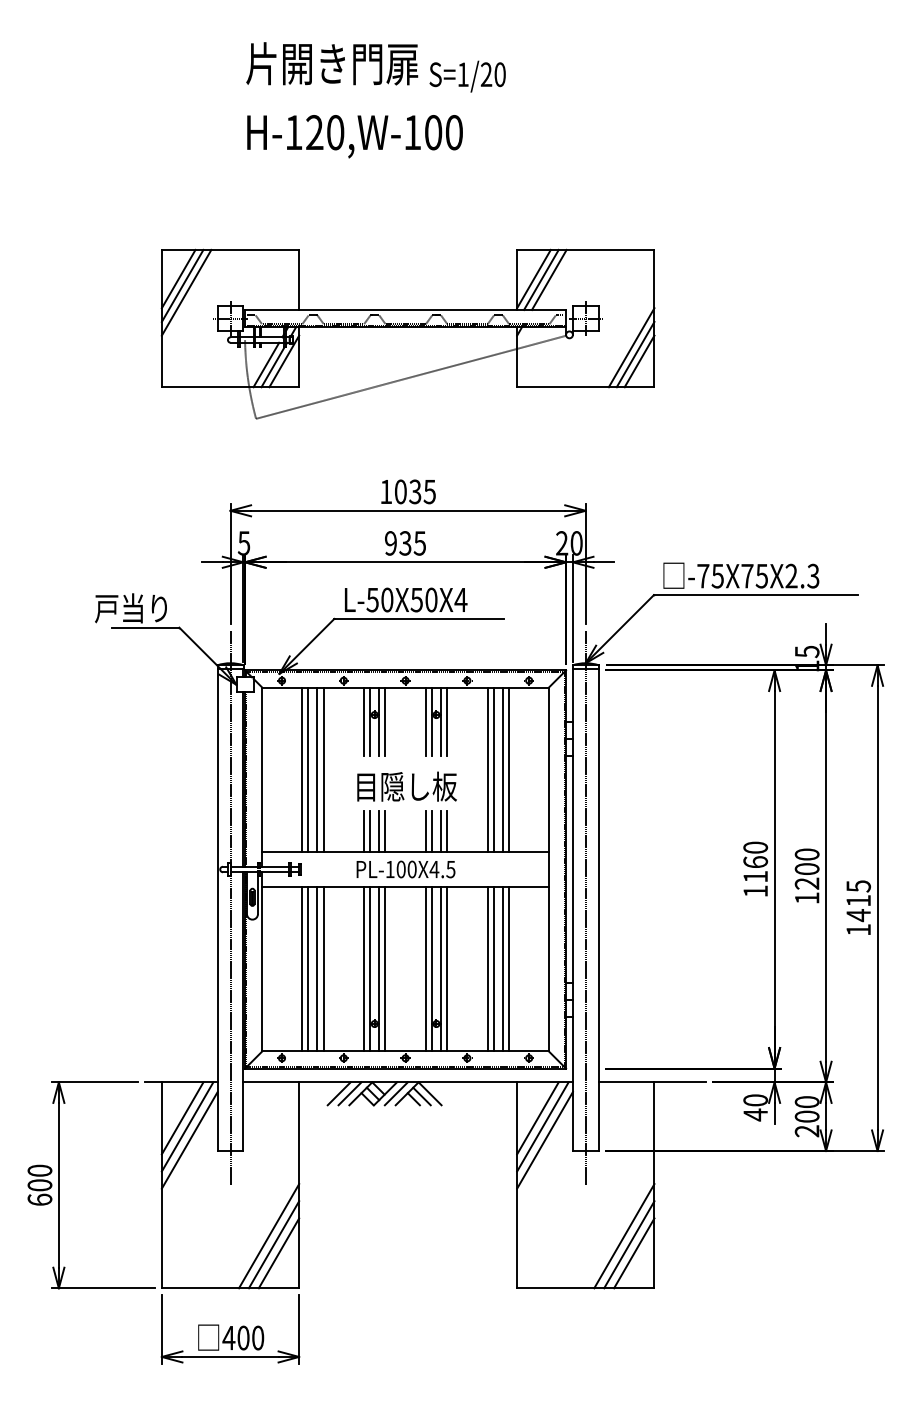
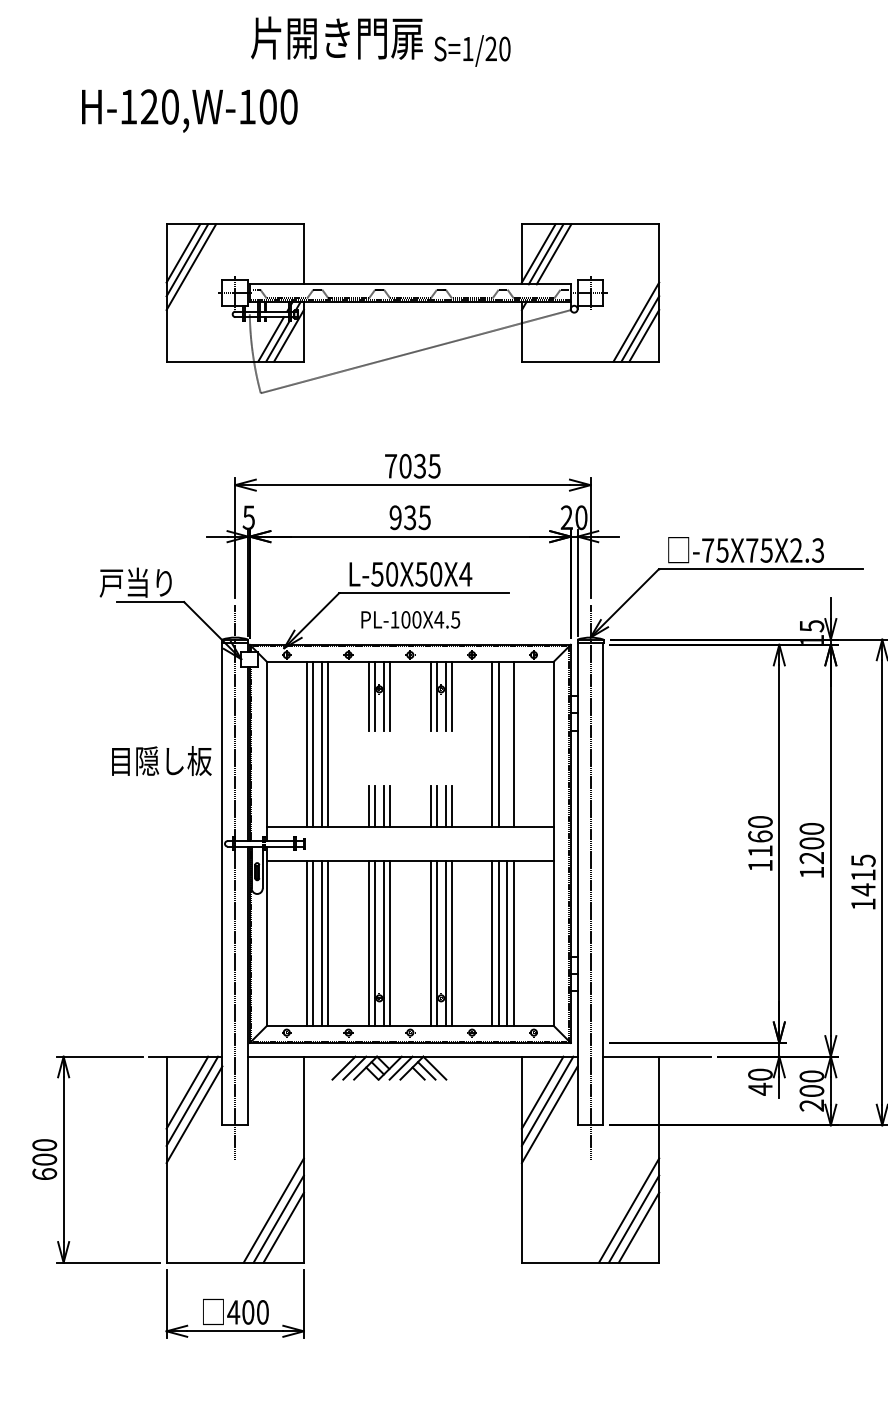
text: (354, 136) -> (189, 110), moved
text: (386, 491) -> (391, 465), 1035 -> 7035
line: (502, 769) -> (507, 743), removed
text: (406, 786) -> (161, 760), moved
text: (405, 869) -> (410, 619), moved

